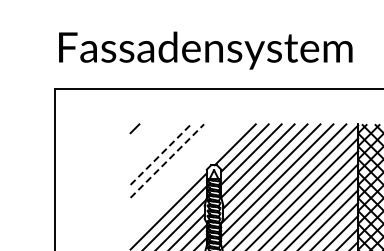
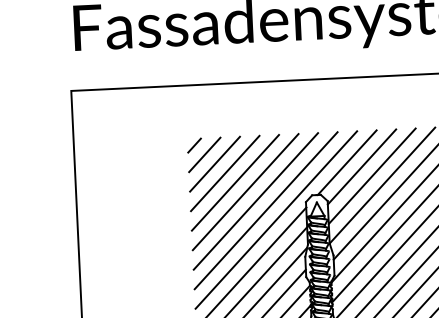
line: (141, 135) -> (204, 155), added
line: (147, 141) -> (214, 163), added
line: (154, 147) -> (225, 172), added
line: (160, 154) -> (234, 182), dashed -> solid
line: (167, 161) -> (245, 192), dashed -> solid
line: (173, 167) -> (255, 201), added
line: (179, 173) -> (264, 210), added
line: (186, 180) -> (275, 220), added

